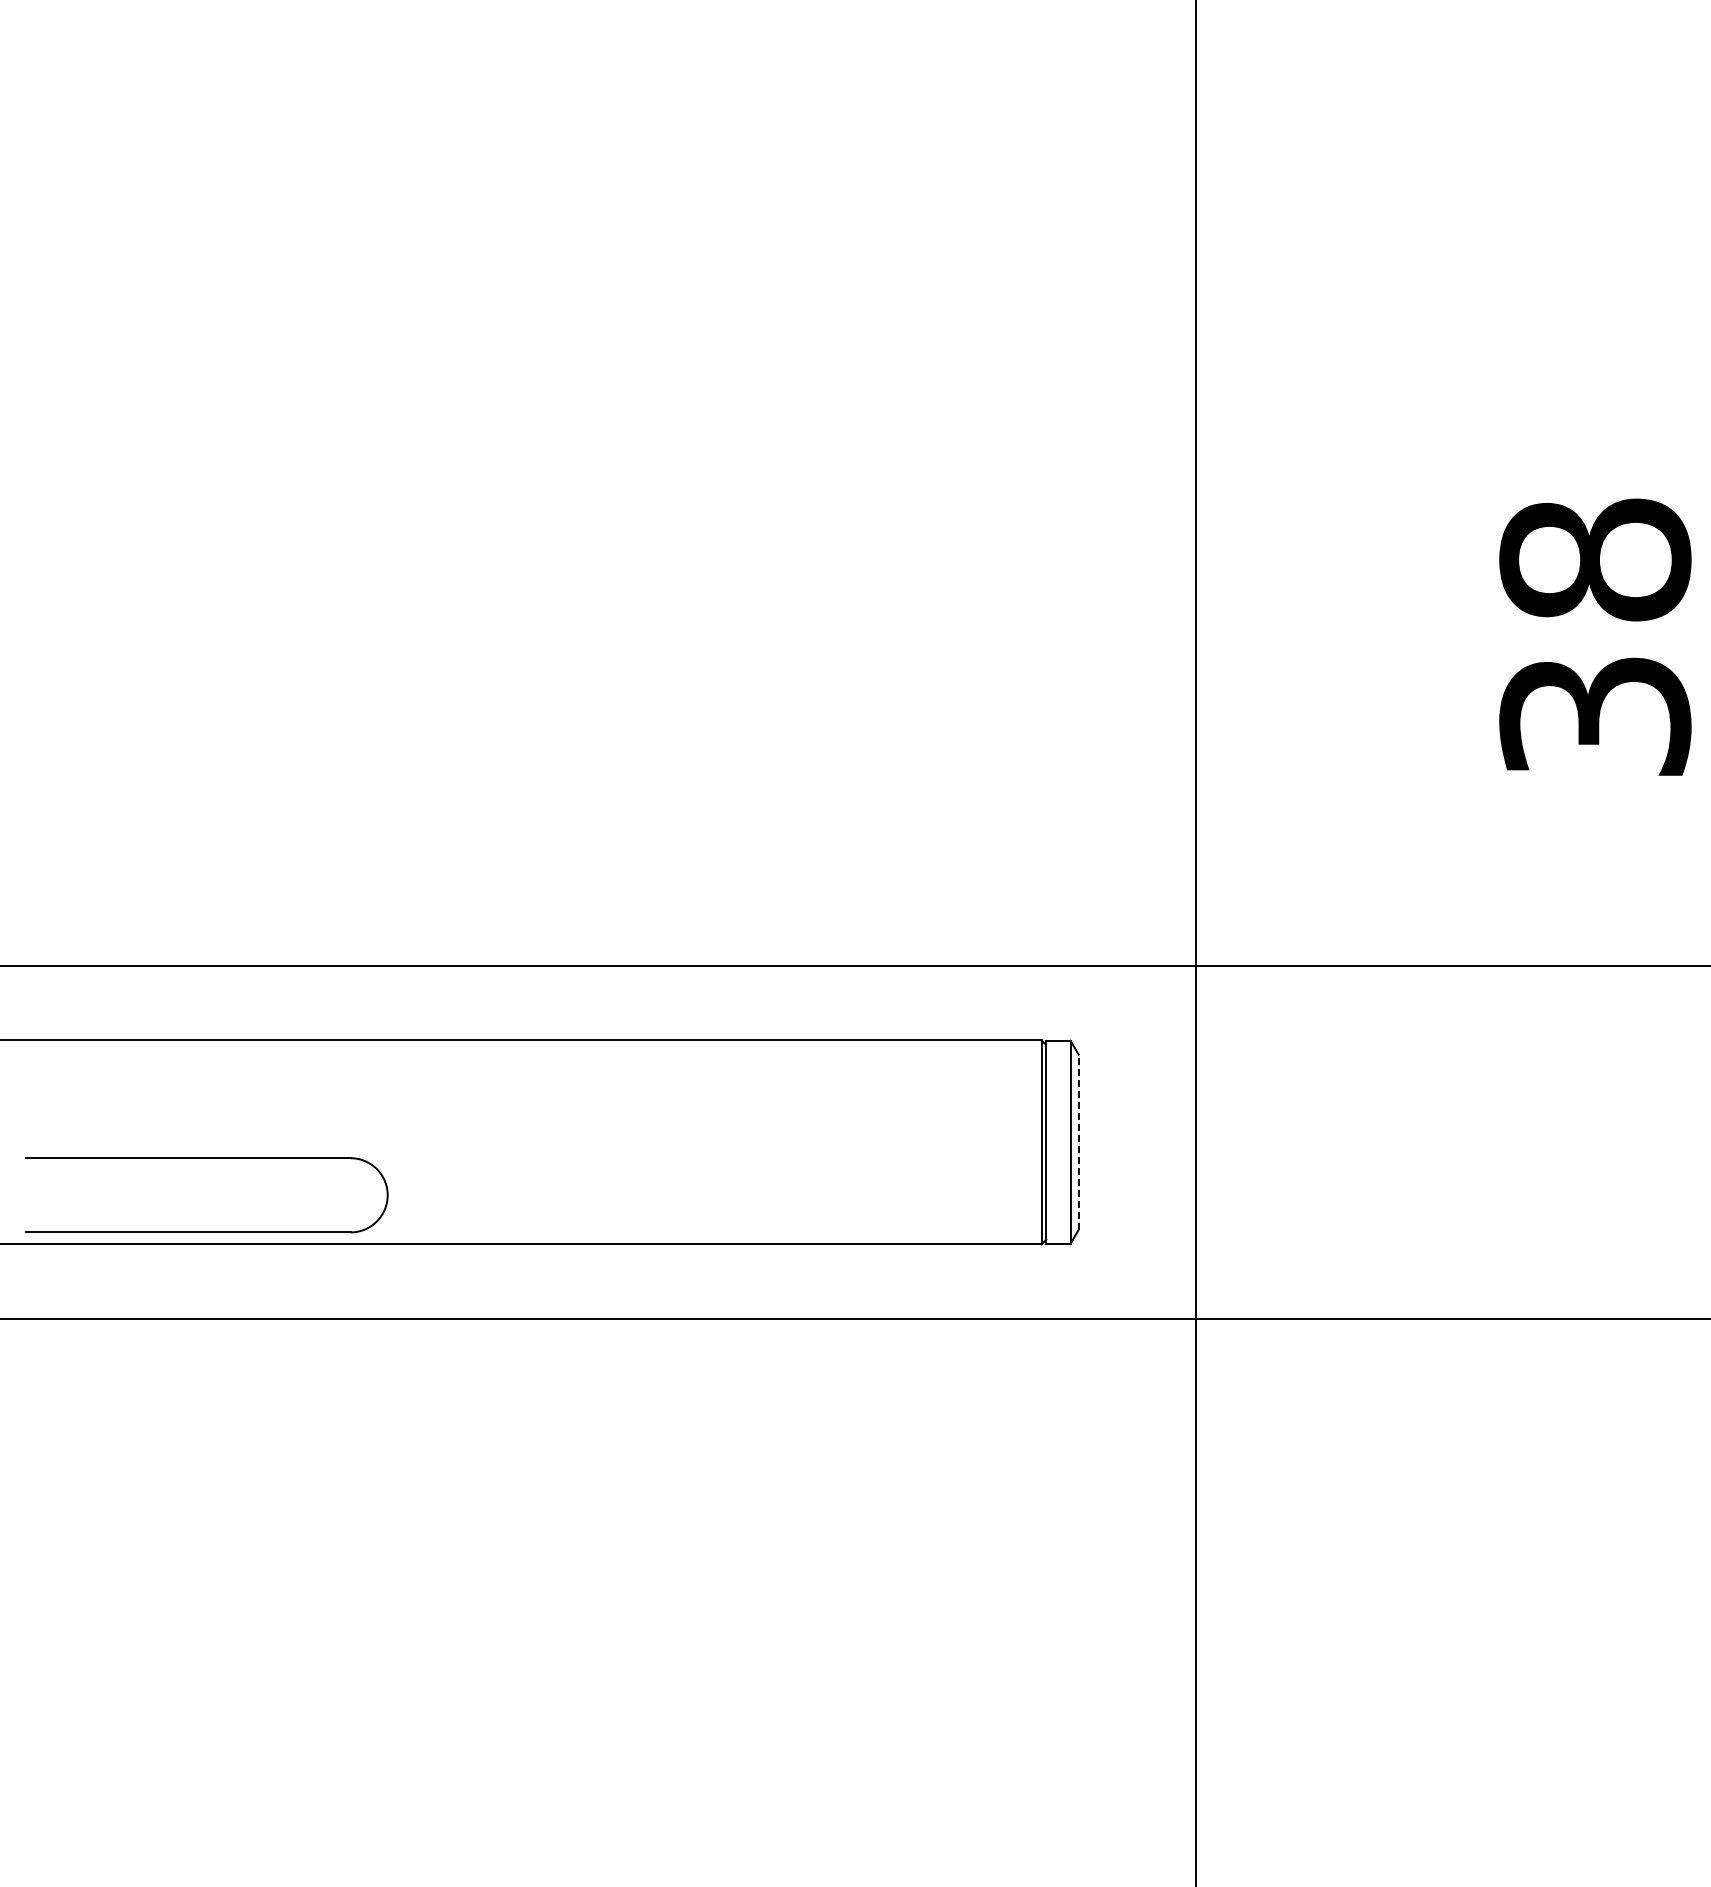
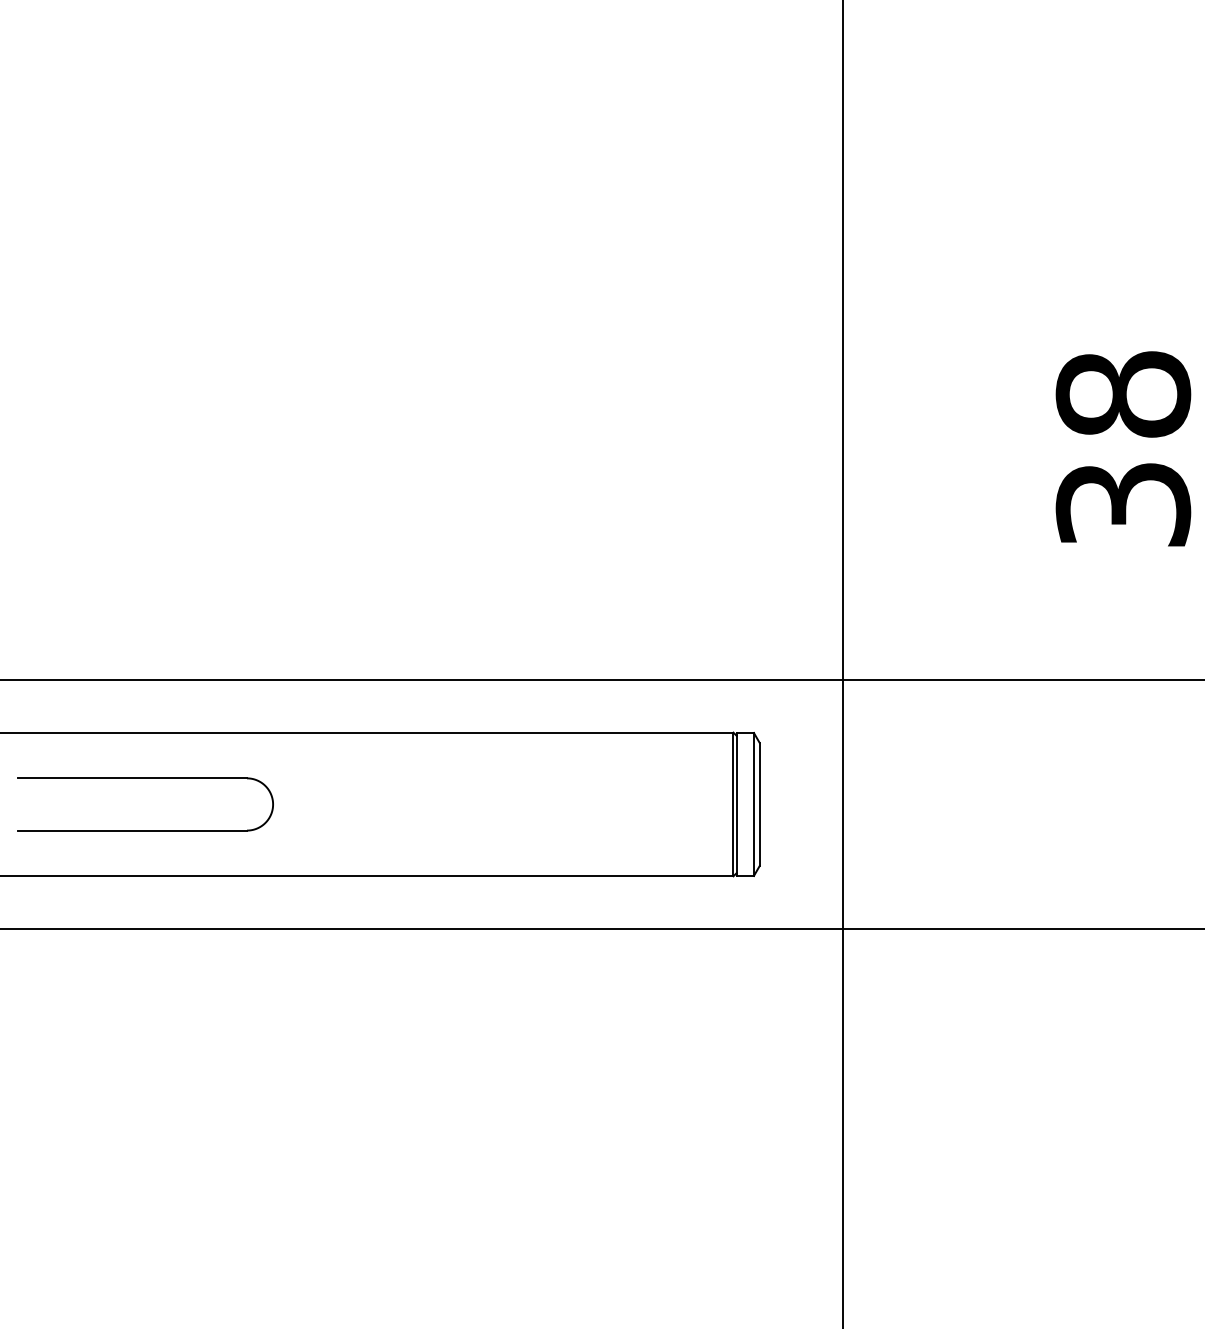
line: (1078, 1142) -> (759, 804), dashed -> solid
part: (206, 1231) -> (145, 829), moved

